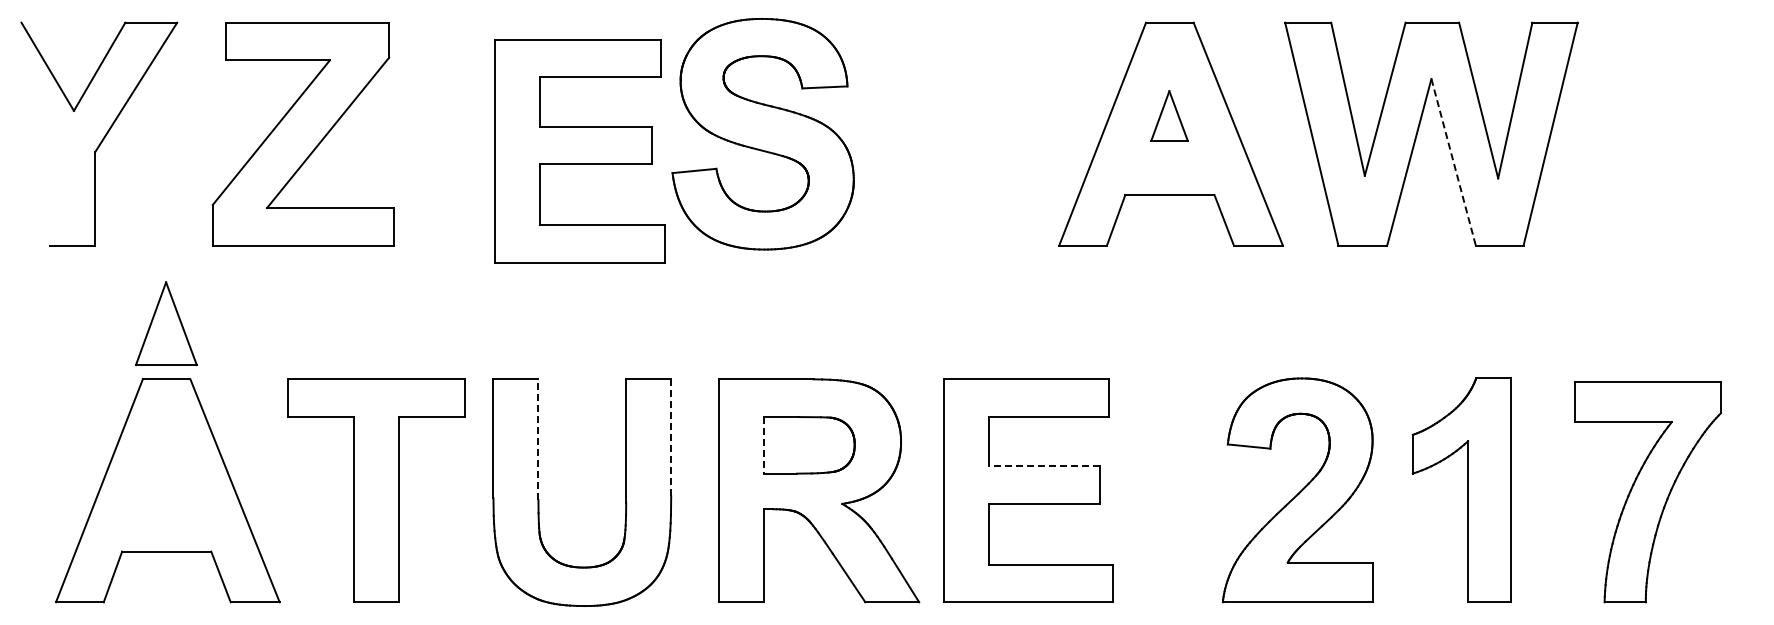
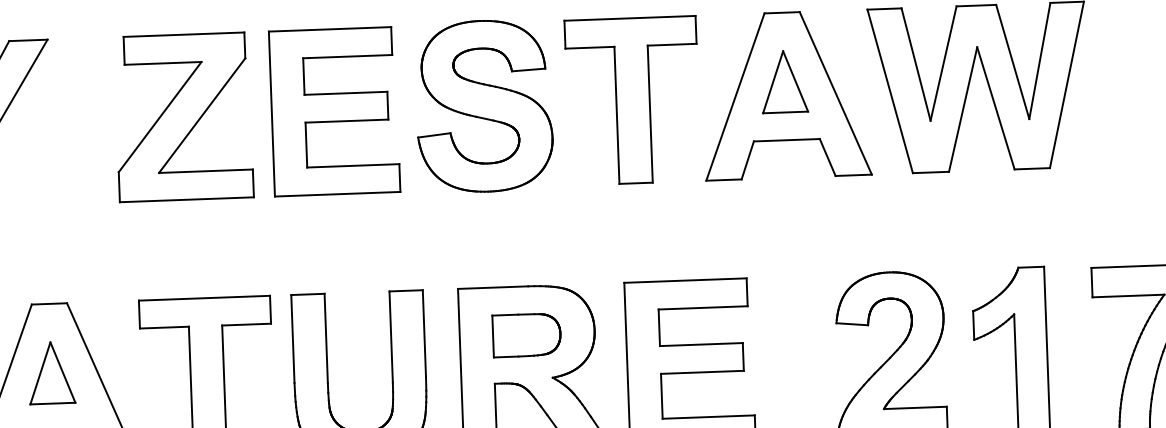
part: (1169, 115) -> (784, 81), size x1.67
part: (302, 134) -> (183, 117), moved
part: (964, 134) -> (633, 101), added
part: (579, 151) -> (334, 112), moved
line: (1453, 162) -> (995, 108), dashed -> solid
part: (166, 323) -> (51, 372), moved
line: (671, 437) -> (424, 333), dashed -> solid
line: (538, 439) -> (326, 338), dashed -> solid
line: (763, 445) -> (492, 336), dashed -> solid
line: (1044, 466) -> (701, 344), dashed -> solid

